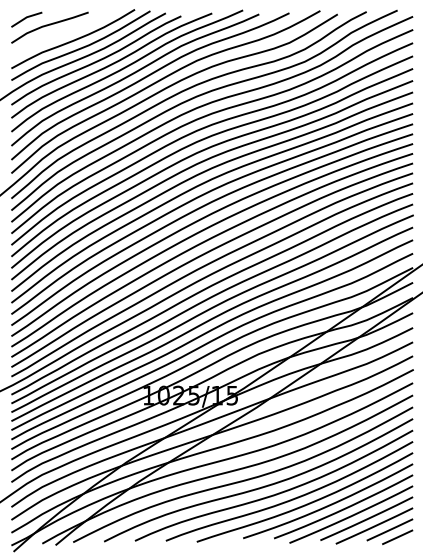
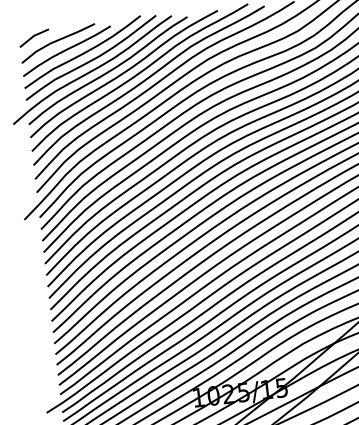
curve: (57, 35) -> (66, 50), added

